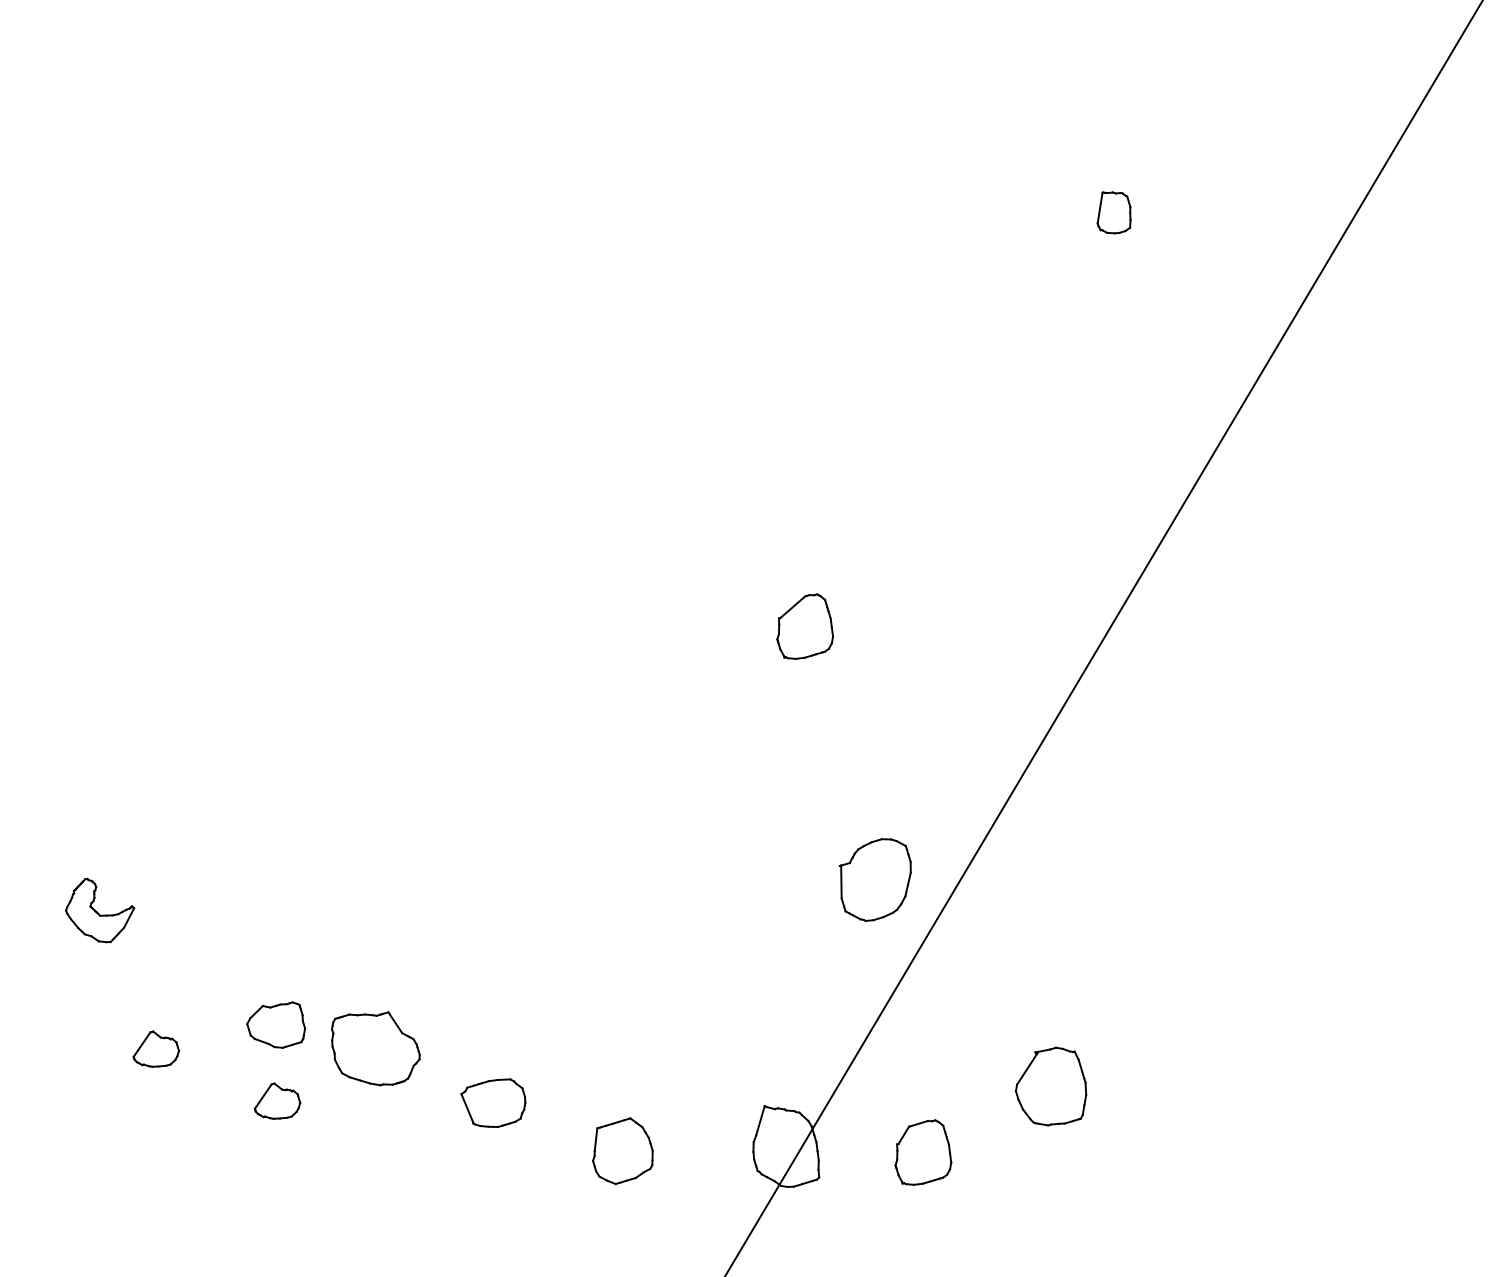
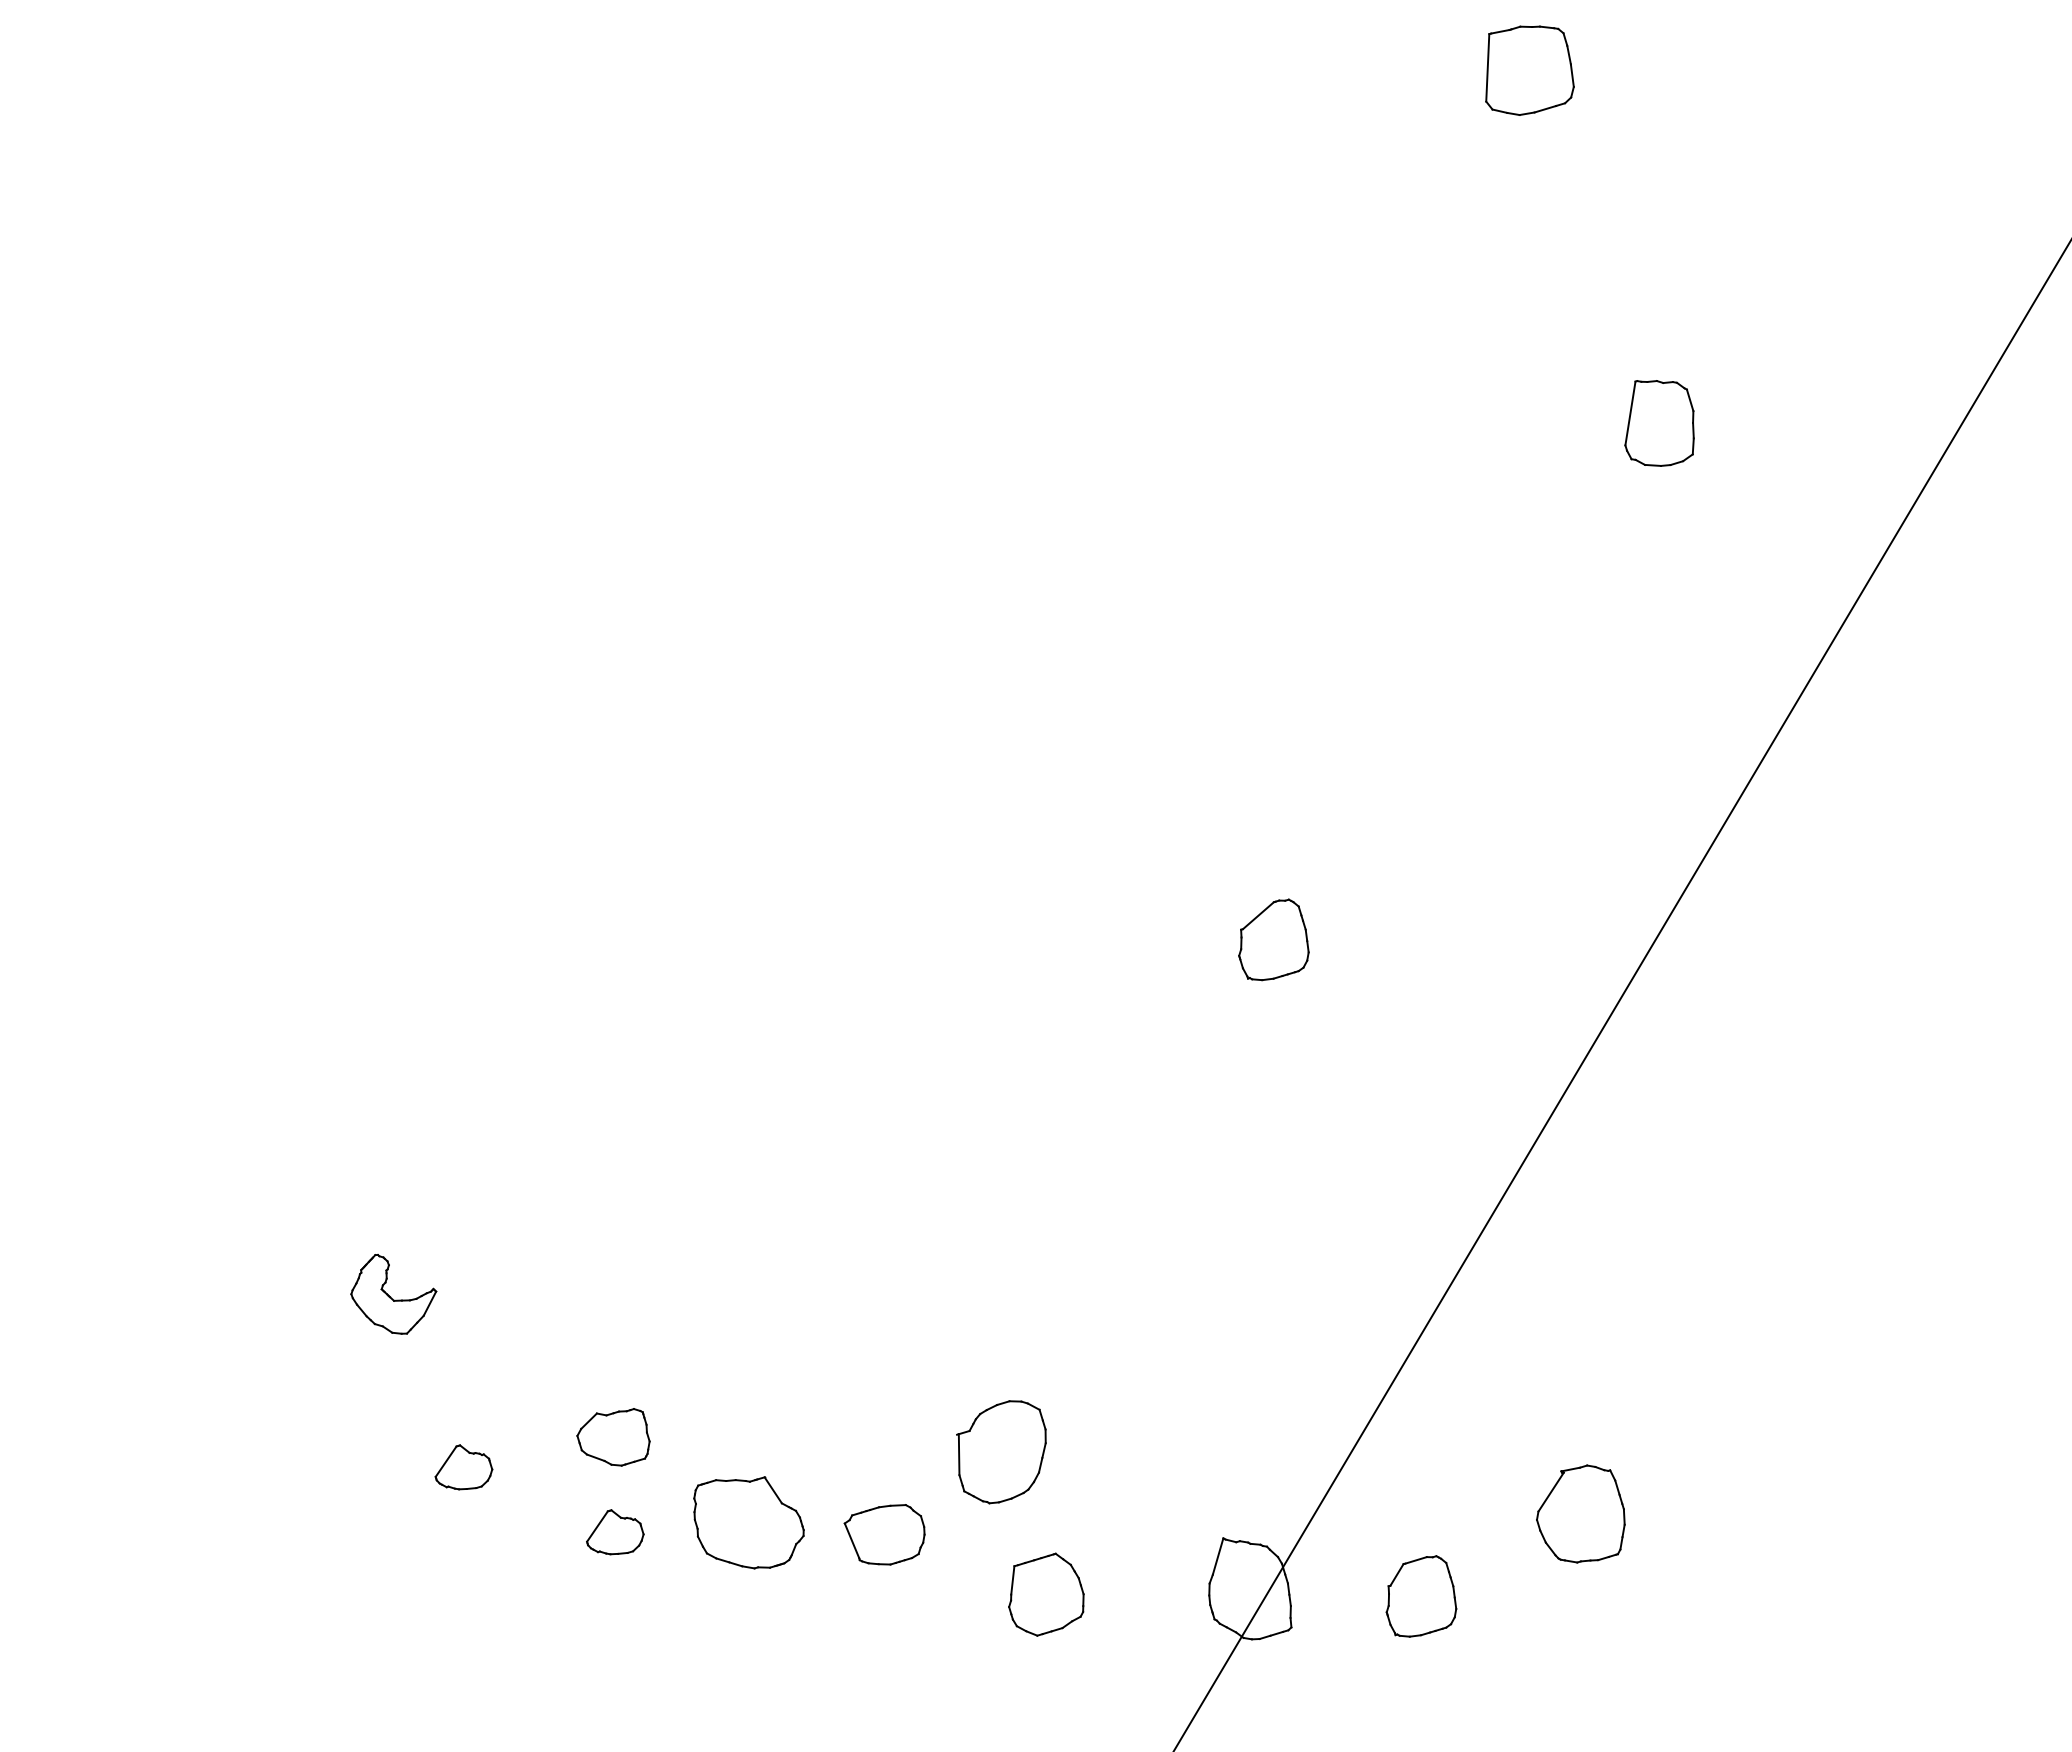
part: (1114, 212) -> (1659, 423), size x1.67
part: (875, 880) -> (1001, 1452), moved
part: (375, 1048) -> (748, 1522), moved

